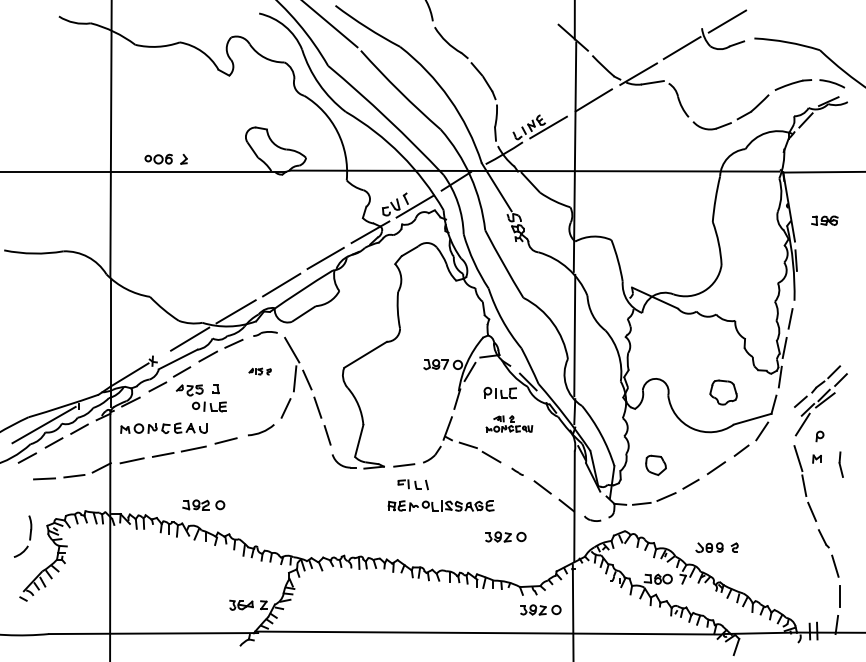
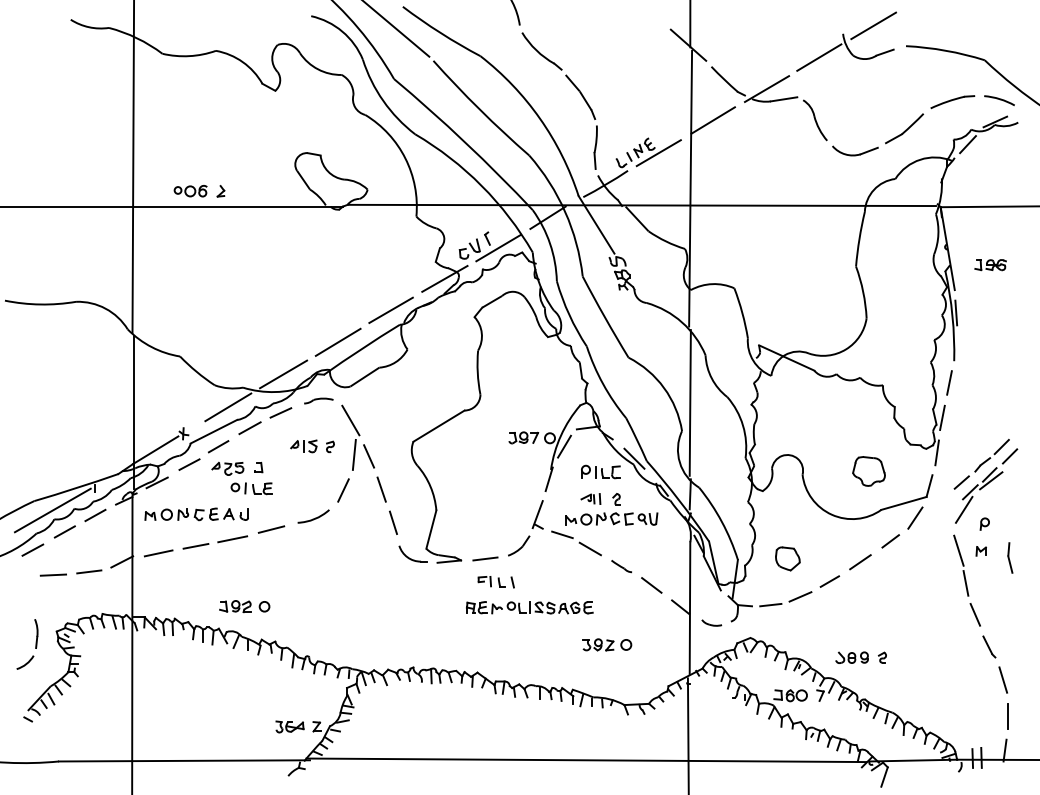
part: (259, 371) -> (311, 446), size x1.67
part: (509, 423) -> (611, 508), size x1.67
part: (517, 471) -> (621, 566), size x1.43
part: (540, 609) -> (649, 732), removed

